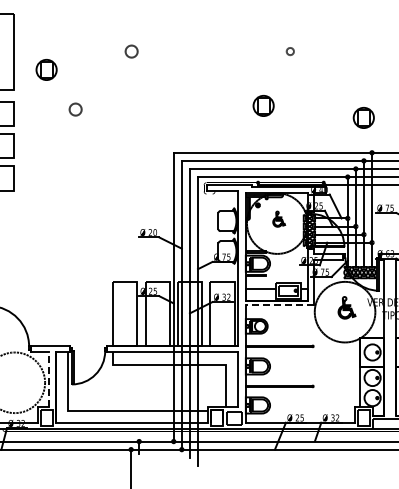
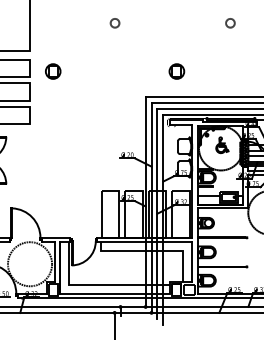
circle: (290, 51) -> (230, 23), size x1.67
part: (46, 69) -> (53, 71), moved
part: (263, 105) -> (176, 71), moved
circle: (75, 109) -> (74, 65), removed
part: (278, 218) -> (221, 144), size x1.43
line: (279, 305) -> (222, 207), dashed -> solid
line: (49, 379) -> (55, 261), dashed -> solid

